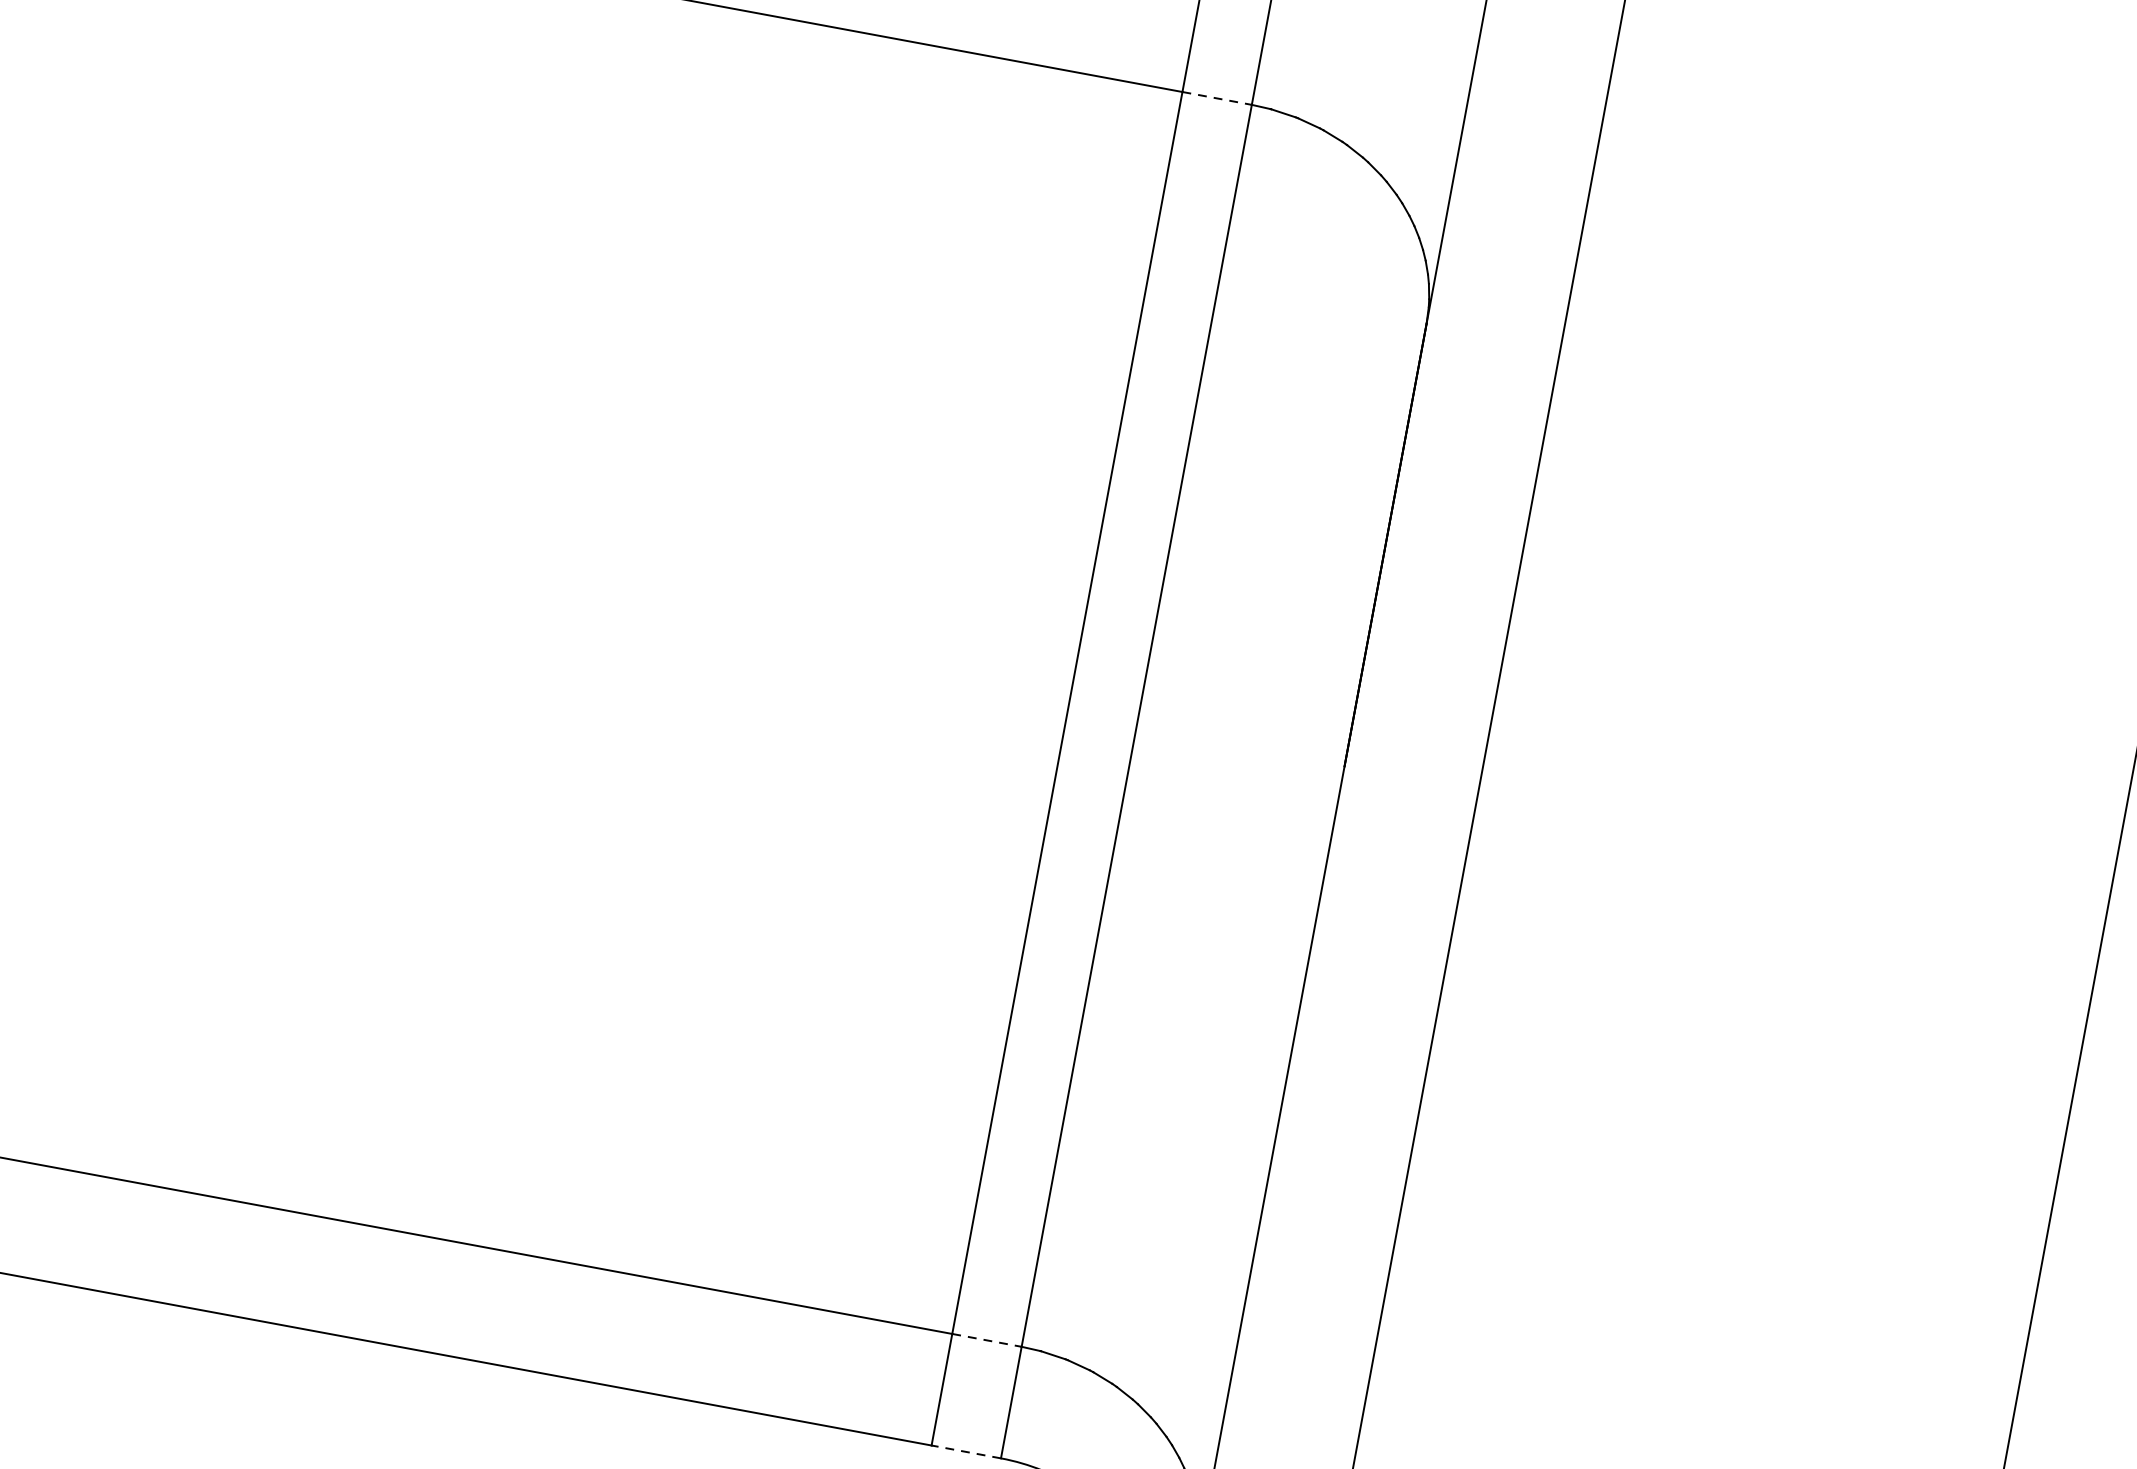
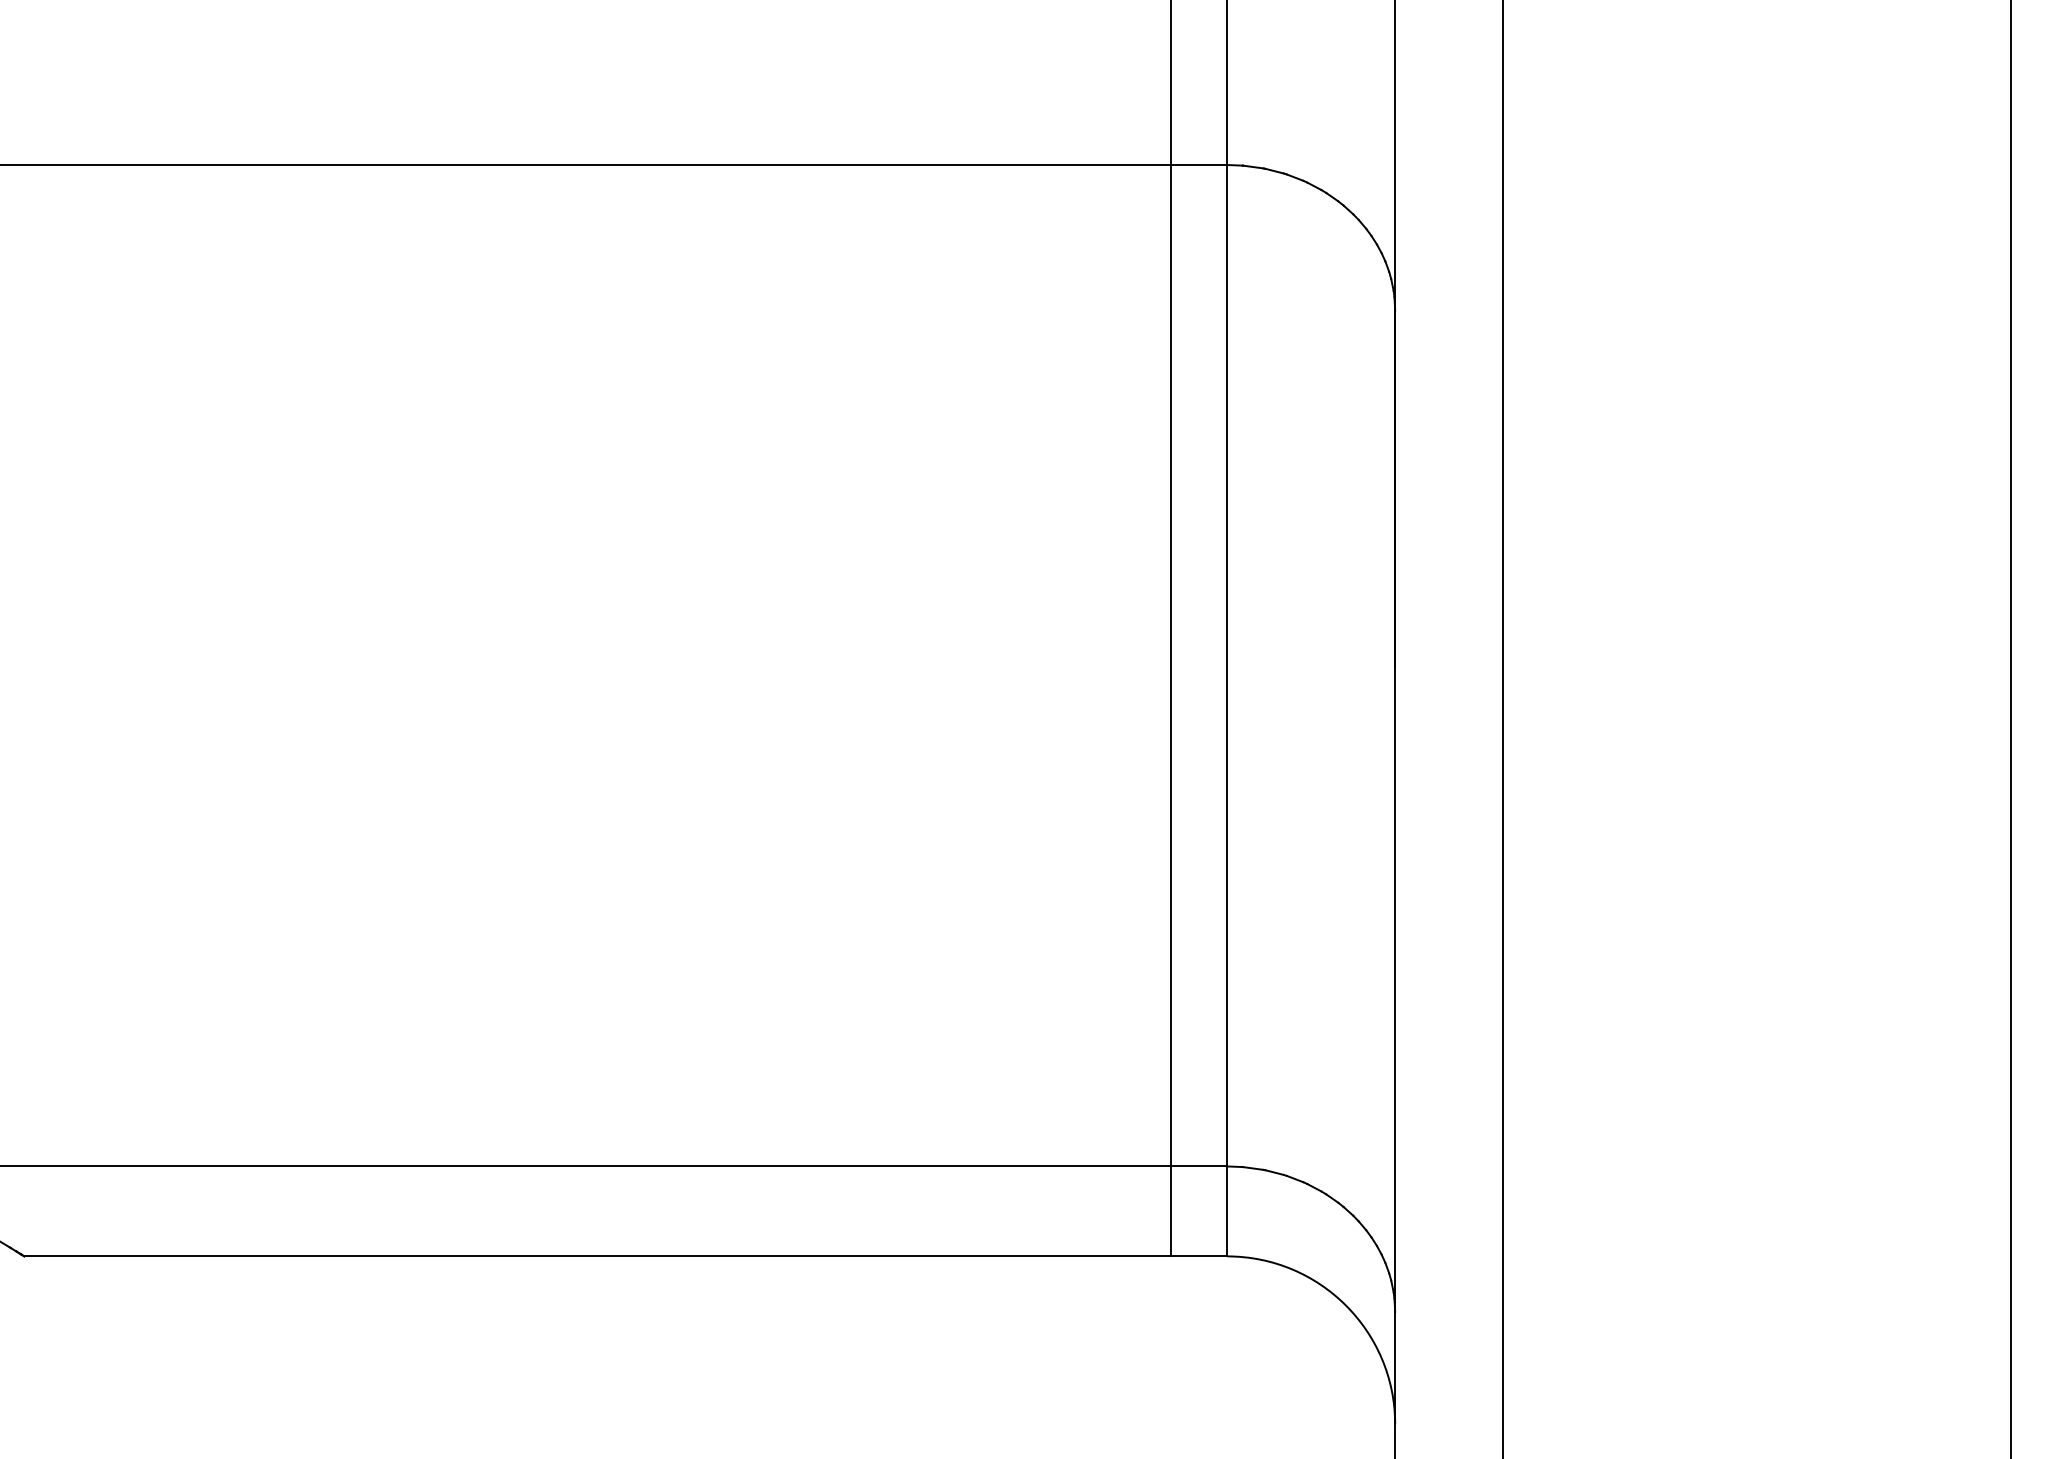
line: (1217, 99) -> (1199, 165), dashed -> solid
line: (987, 1340) -> (1199, 1166), dashed -> solid
line: (966, 1452) -> (1199, 1256), dashed -> solid

